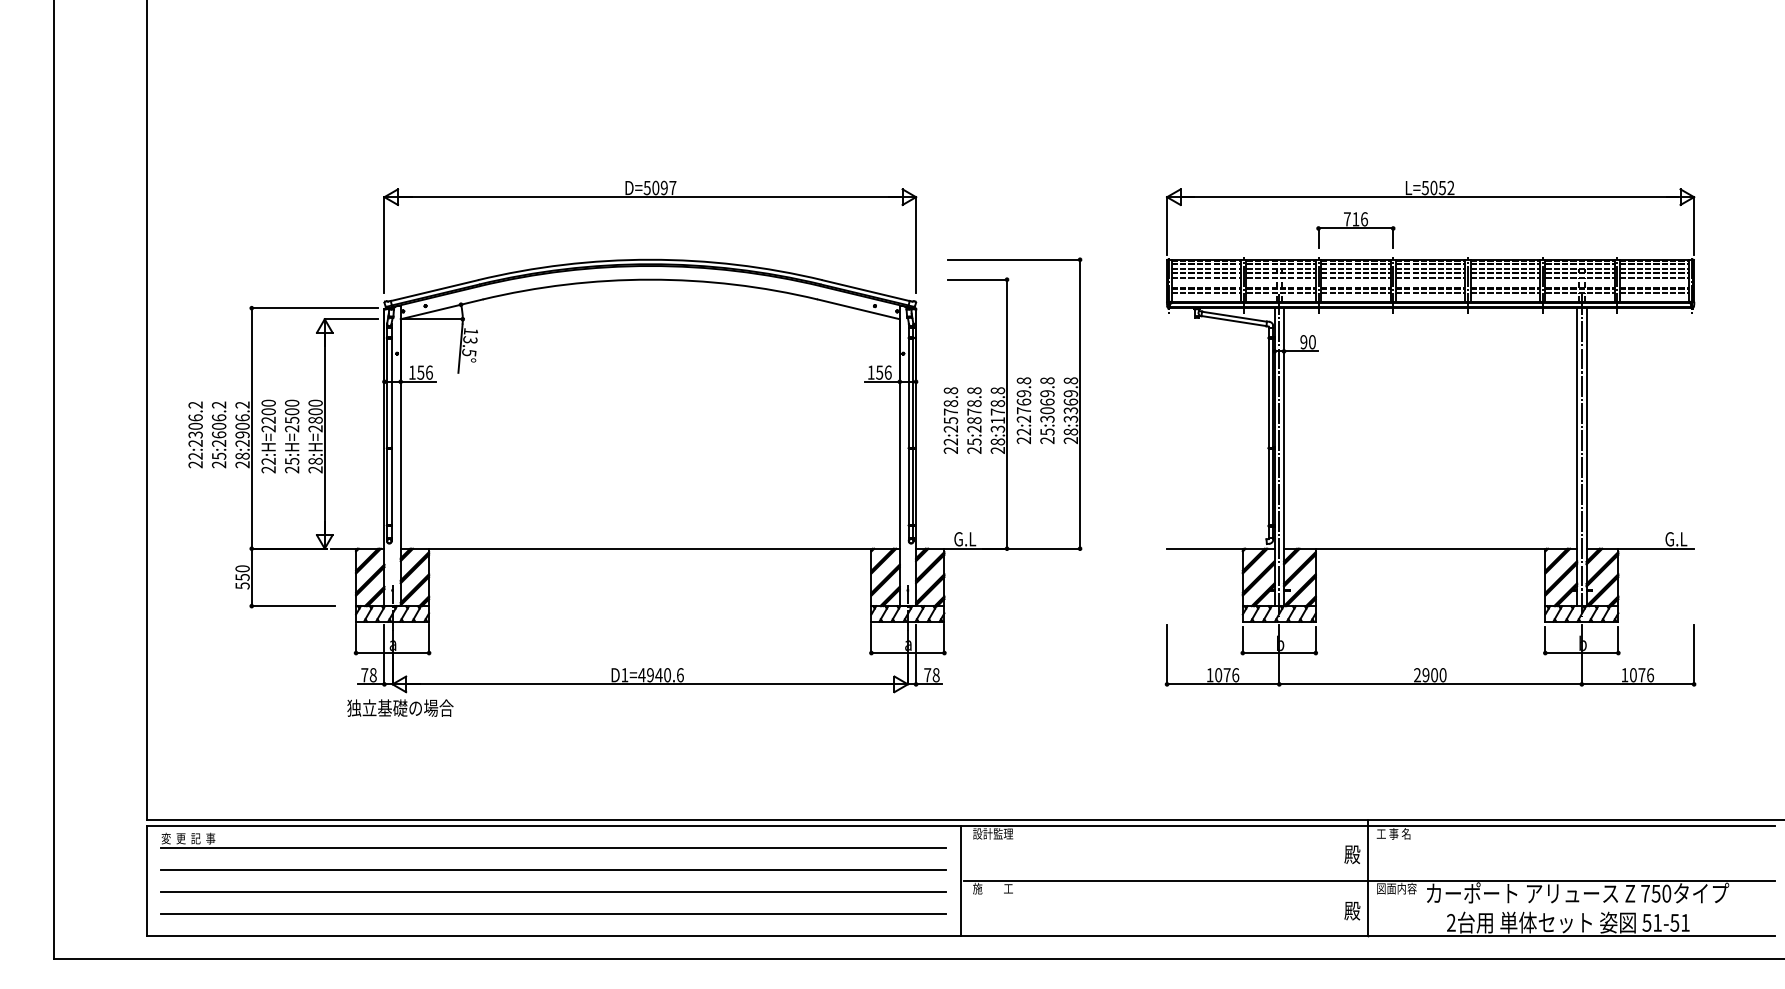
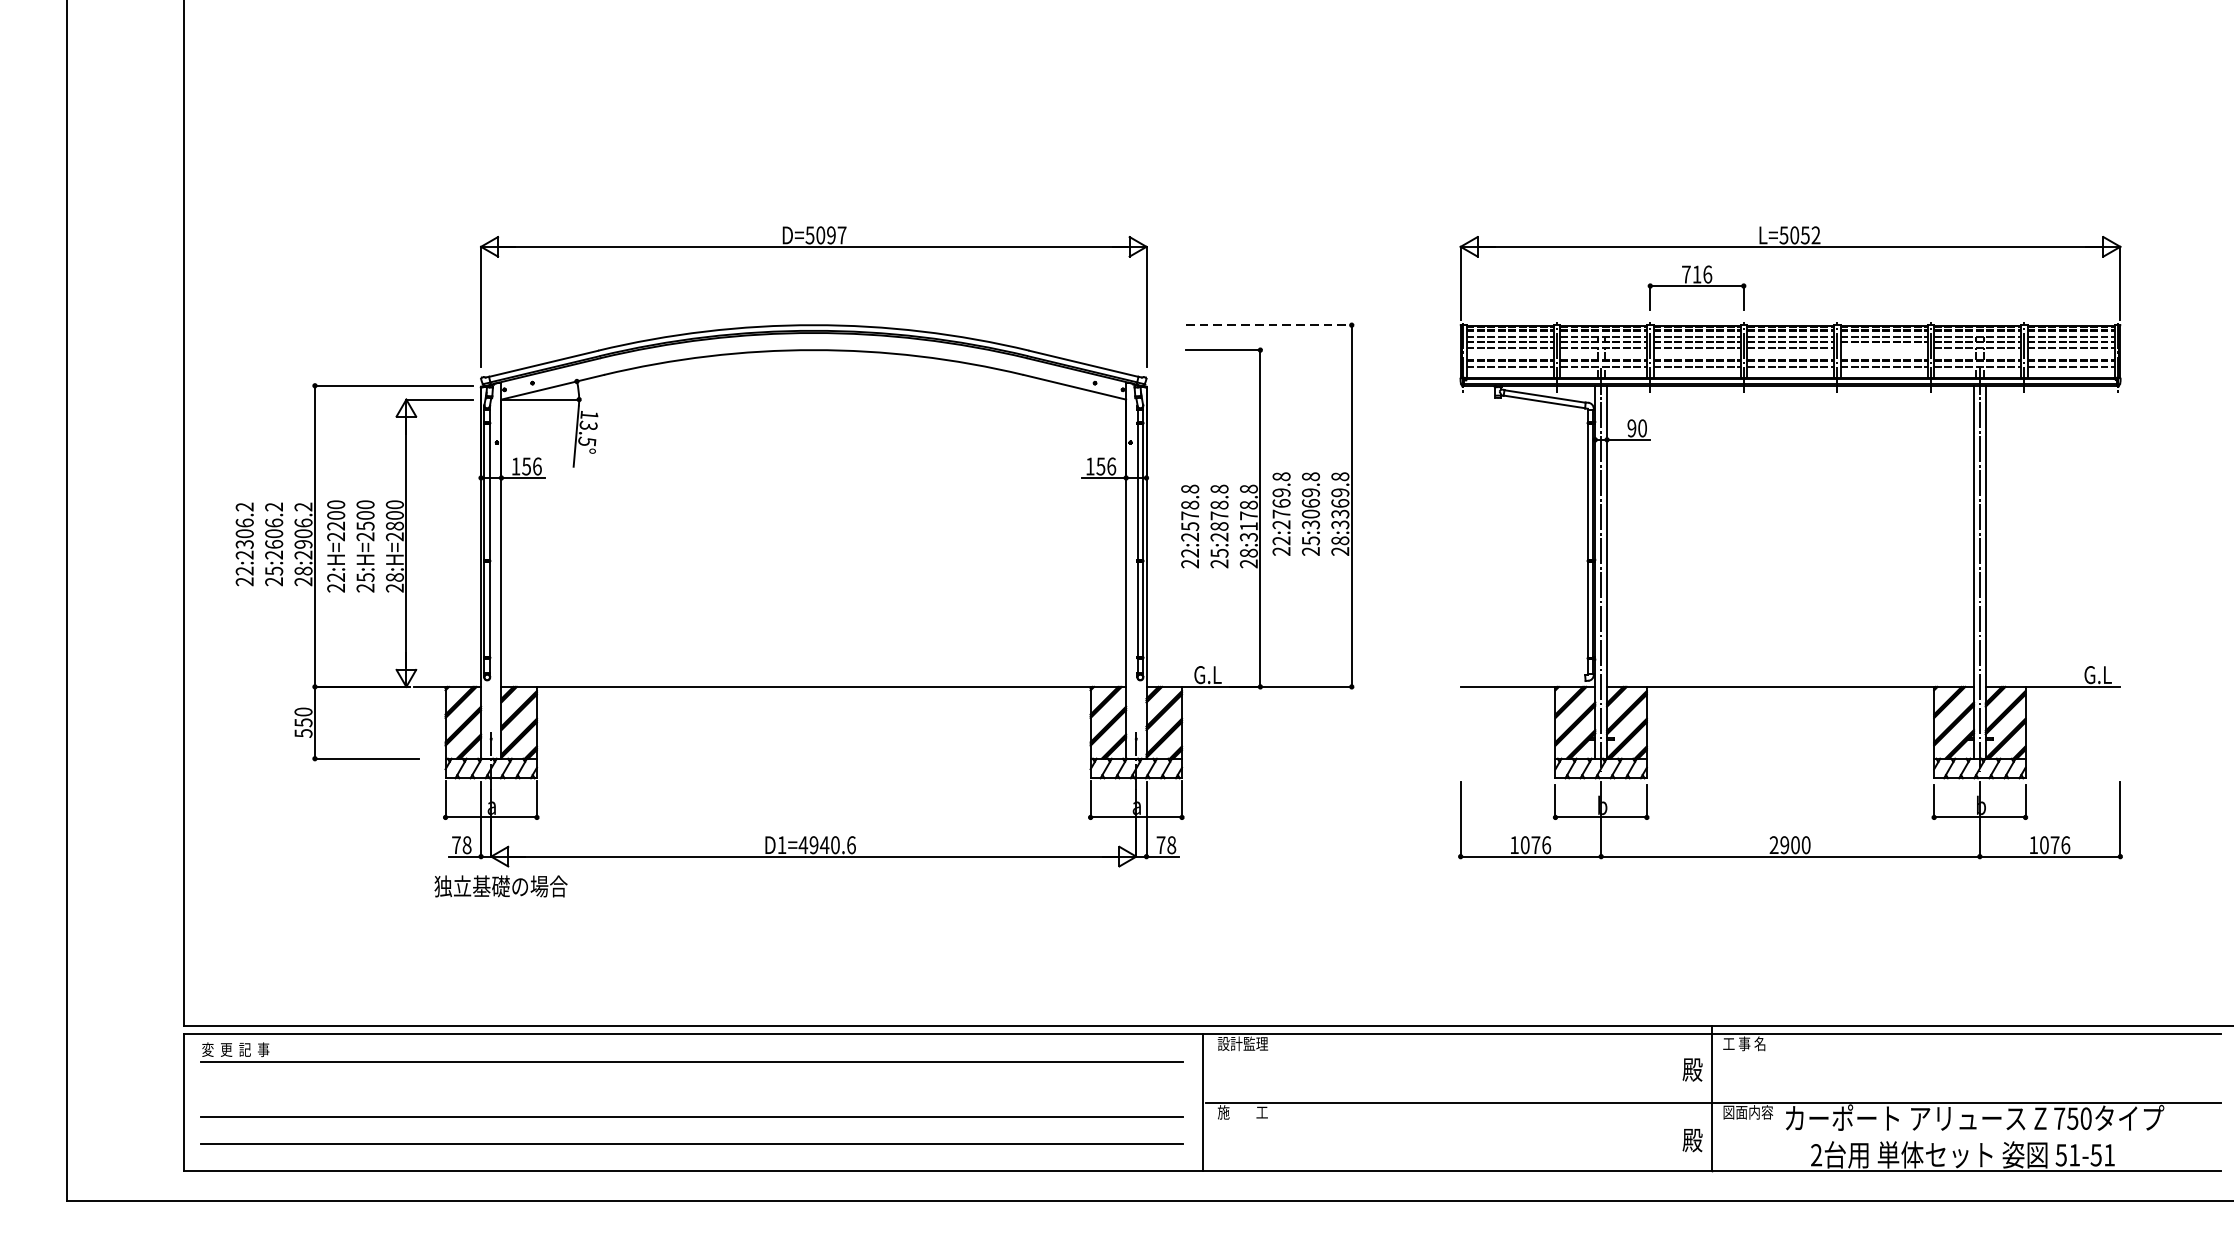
line: (1014, 259) -> (1269, 324), solid -> dashed
line: (1505, 278) -> (1884, 348), removed
line: (552, 870) -> (691, 1089), removed

